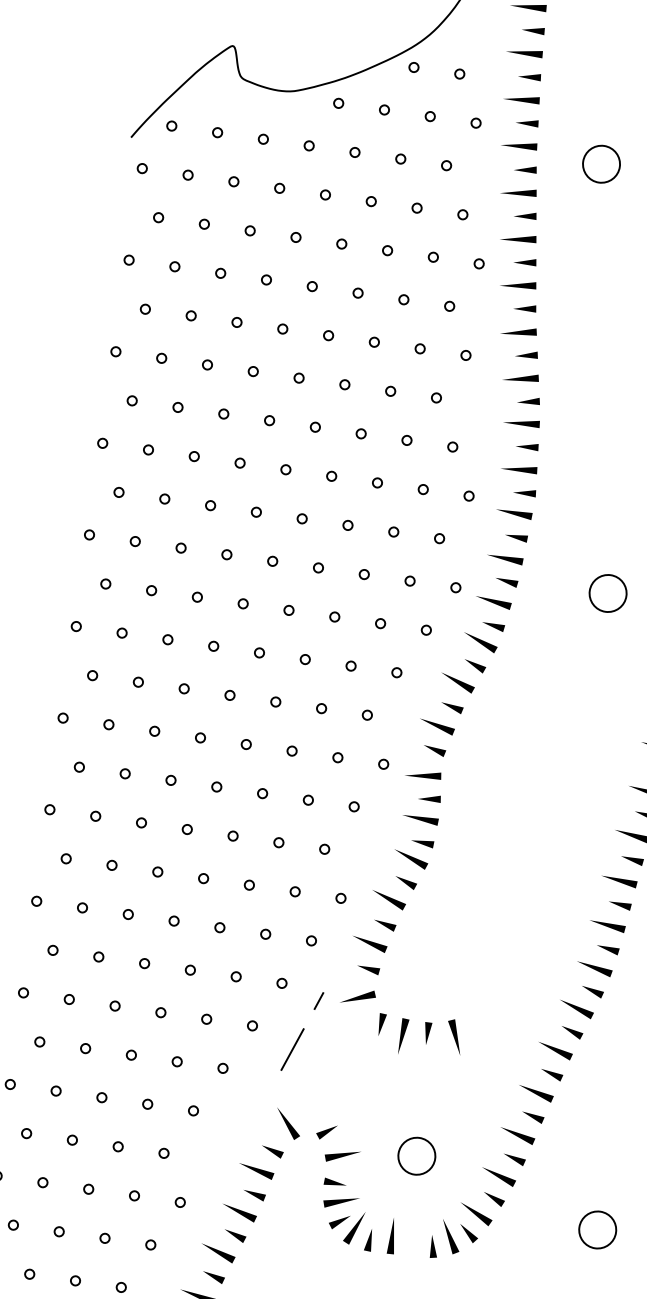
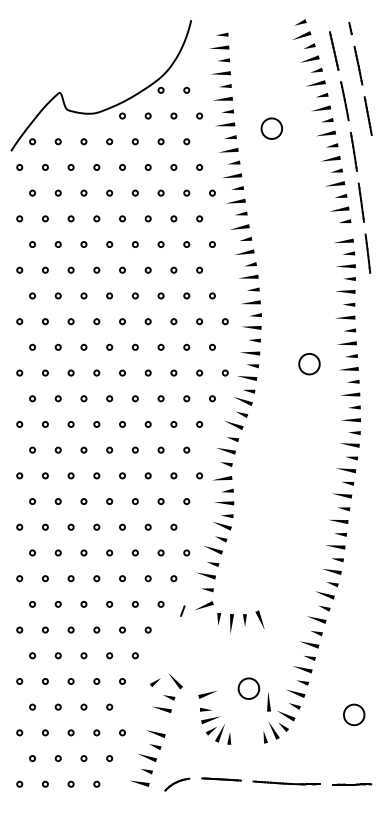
line: (291, 1048) -> (171, 639), removed
line: (326, 1131) -> (155, 682), moved
line: (253, 1196) -> (162, 723), removed
line: (391, 1235) -> (268, 701), moved

